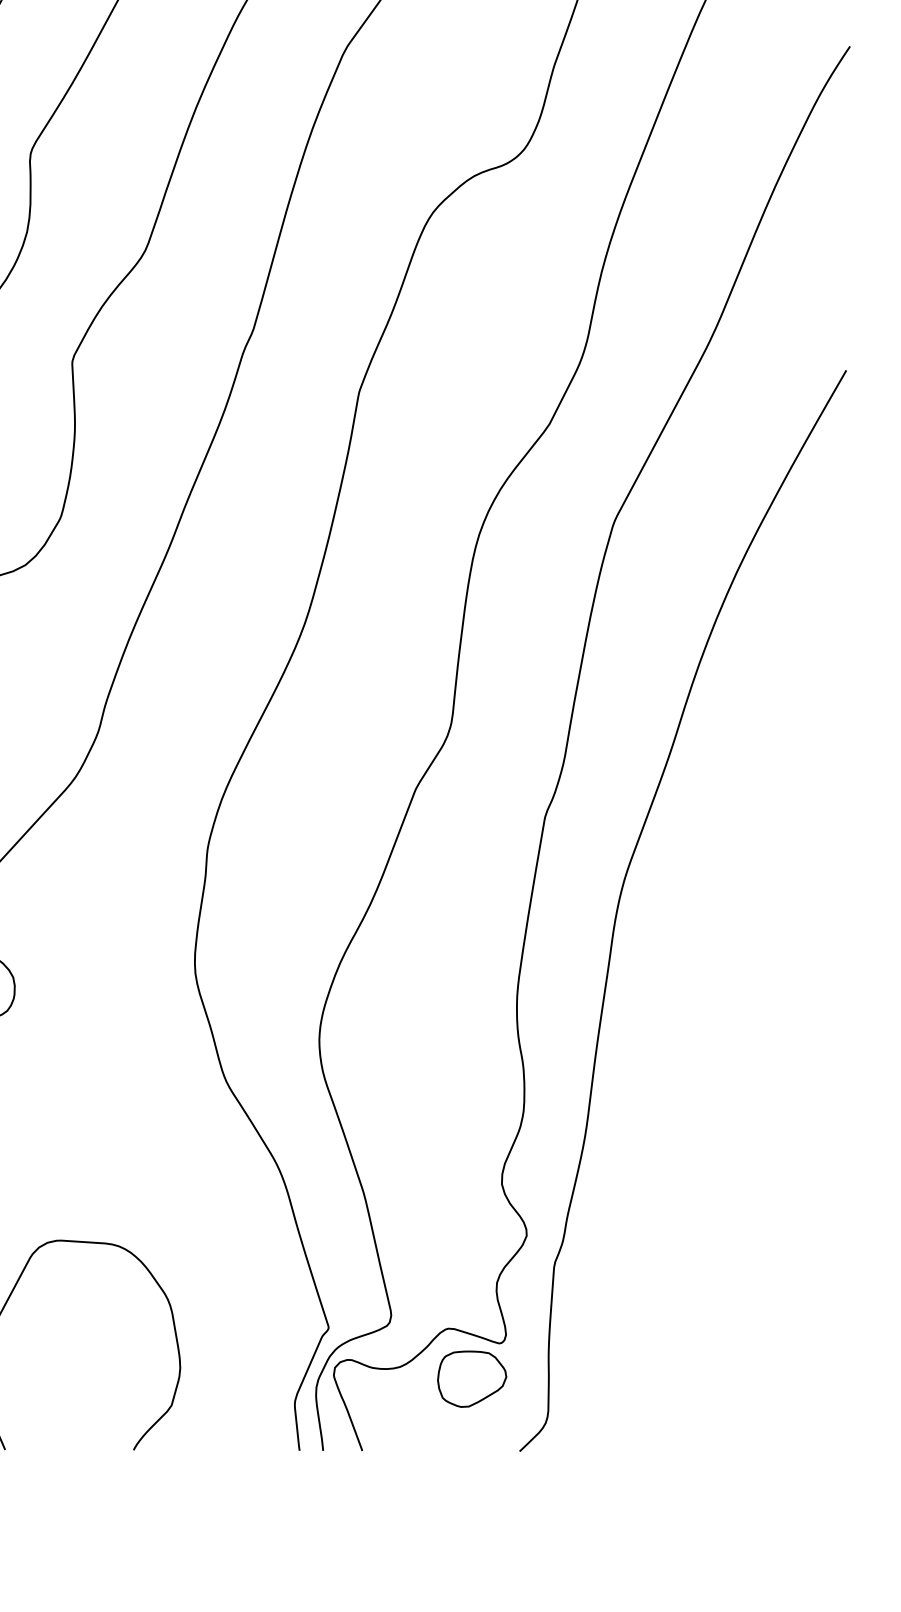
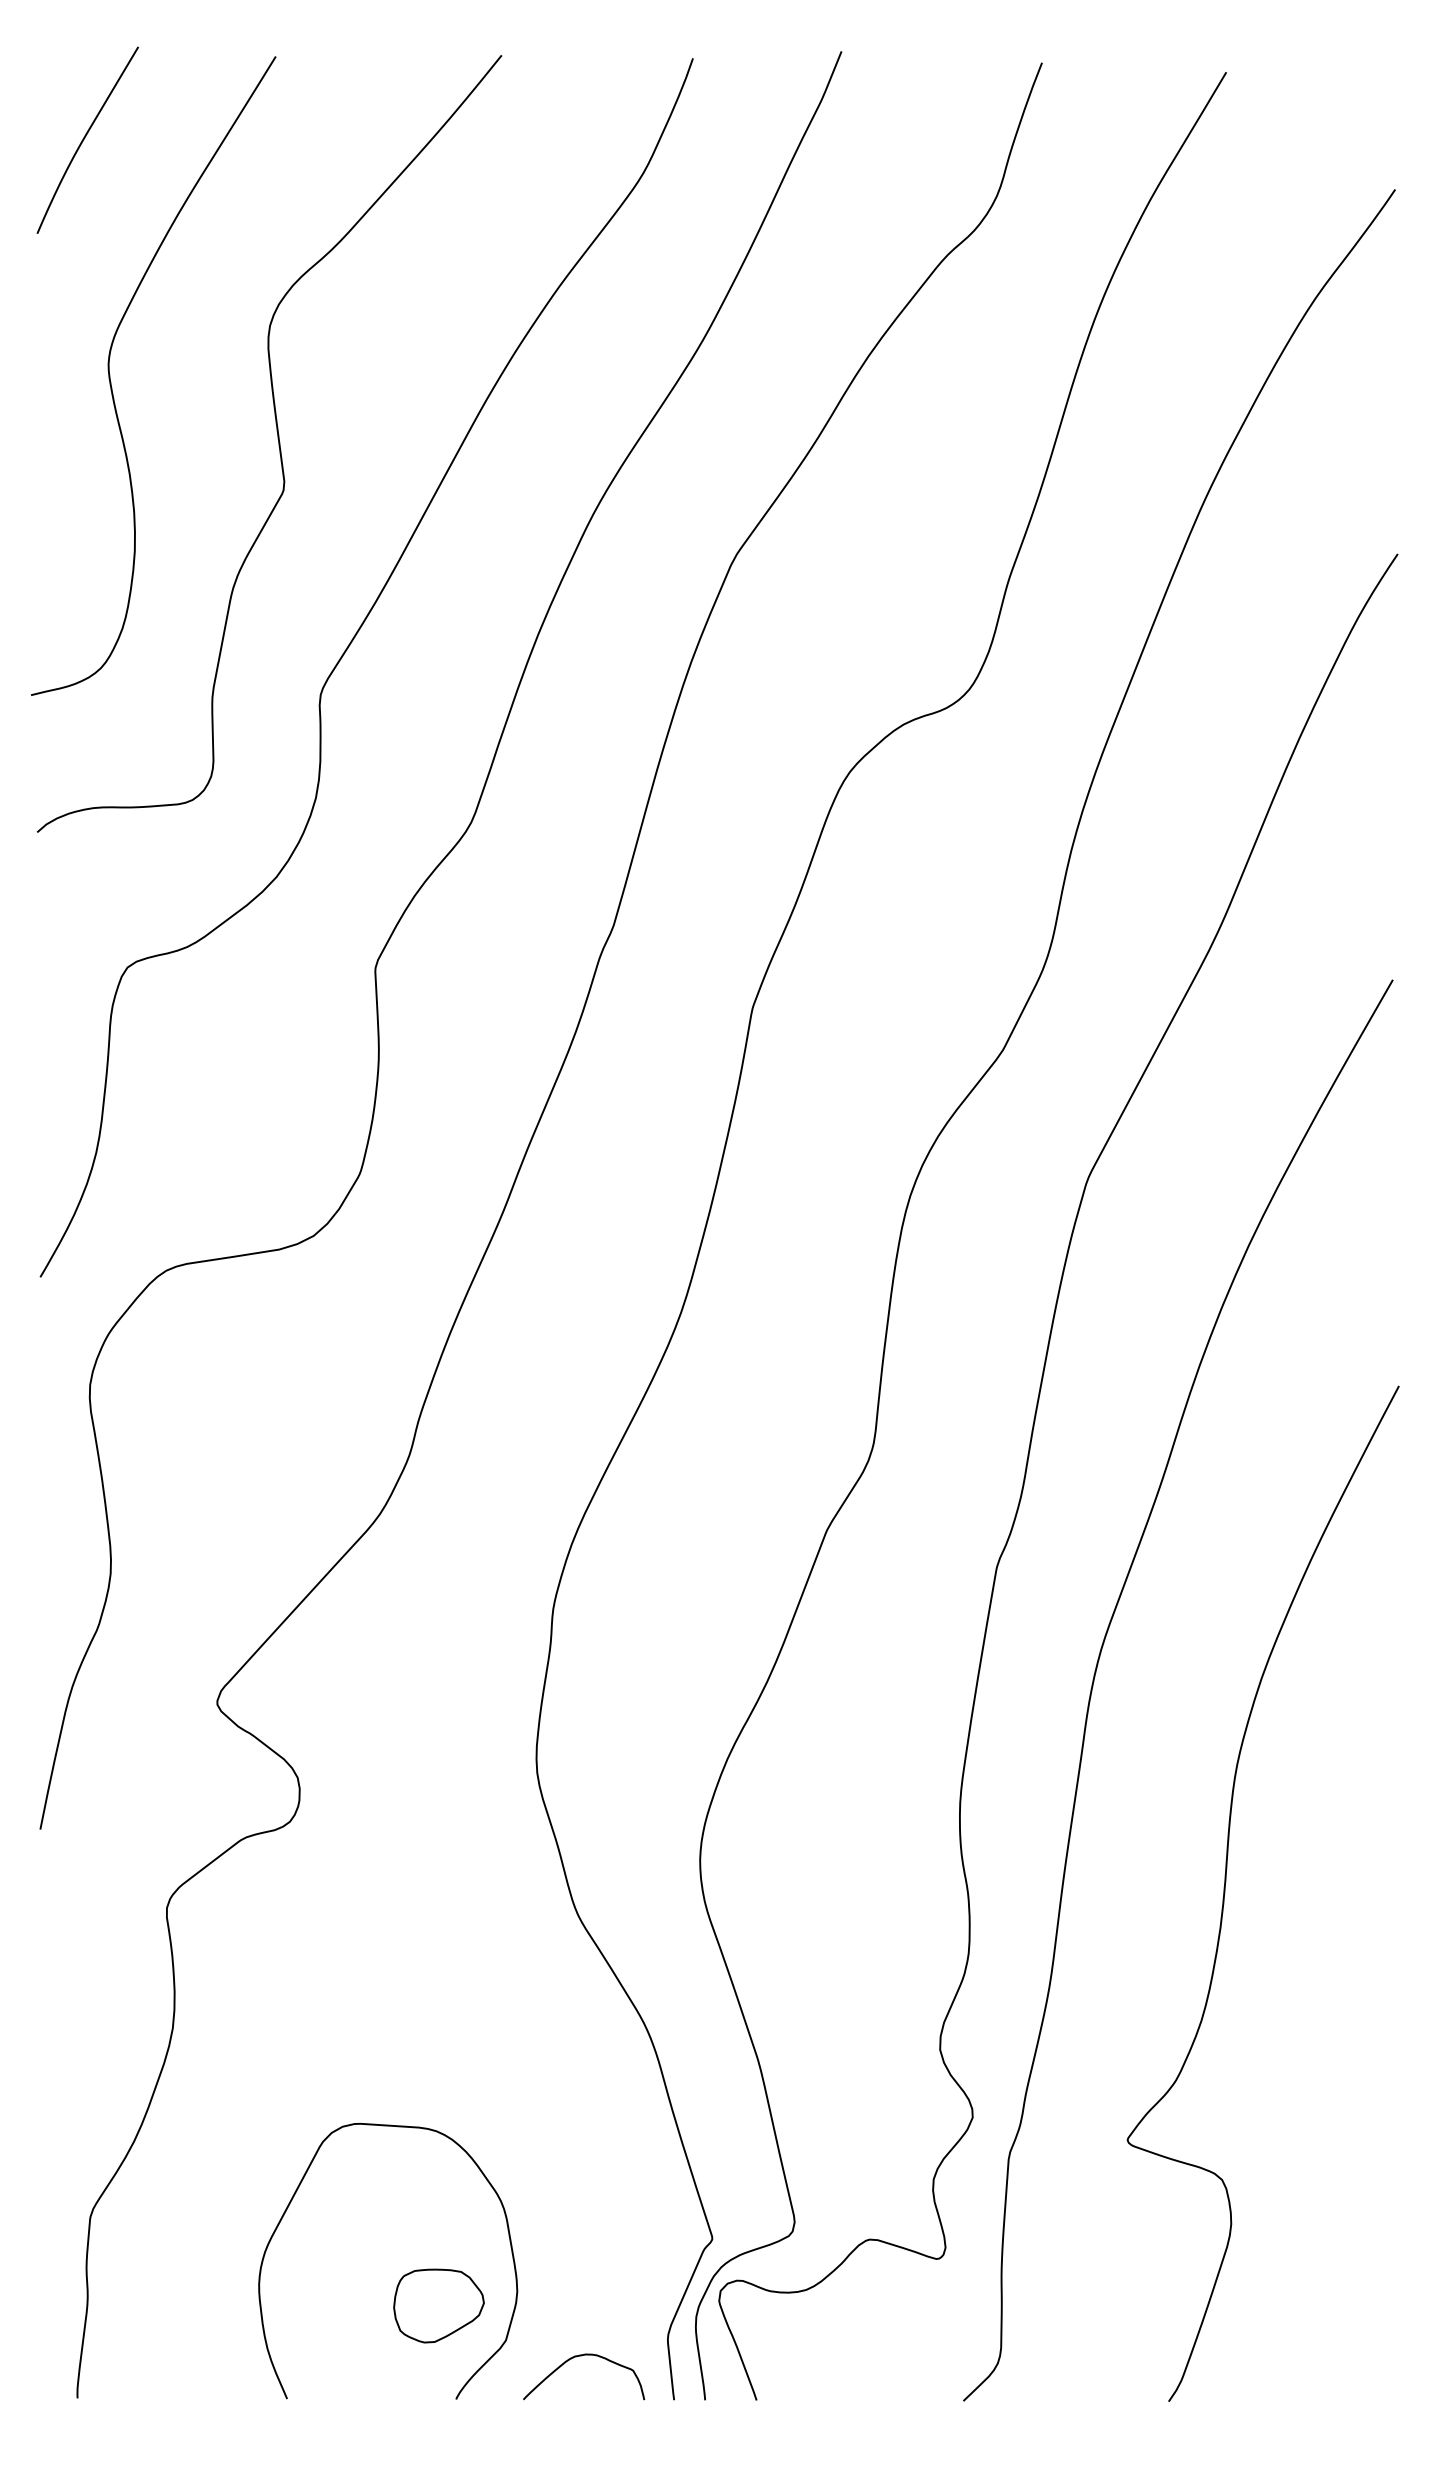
curve: (719, 1065) -> (1225, 1893), added
part: (471, 1378) -> (438, 2305), moved
curve: (229, 1417) -> (581, 2356), added

